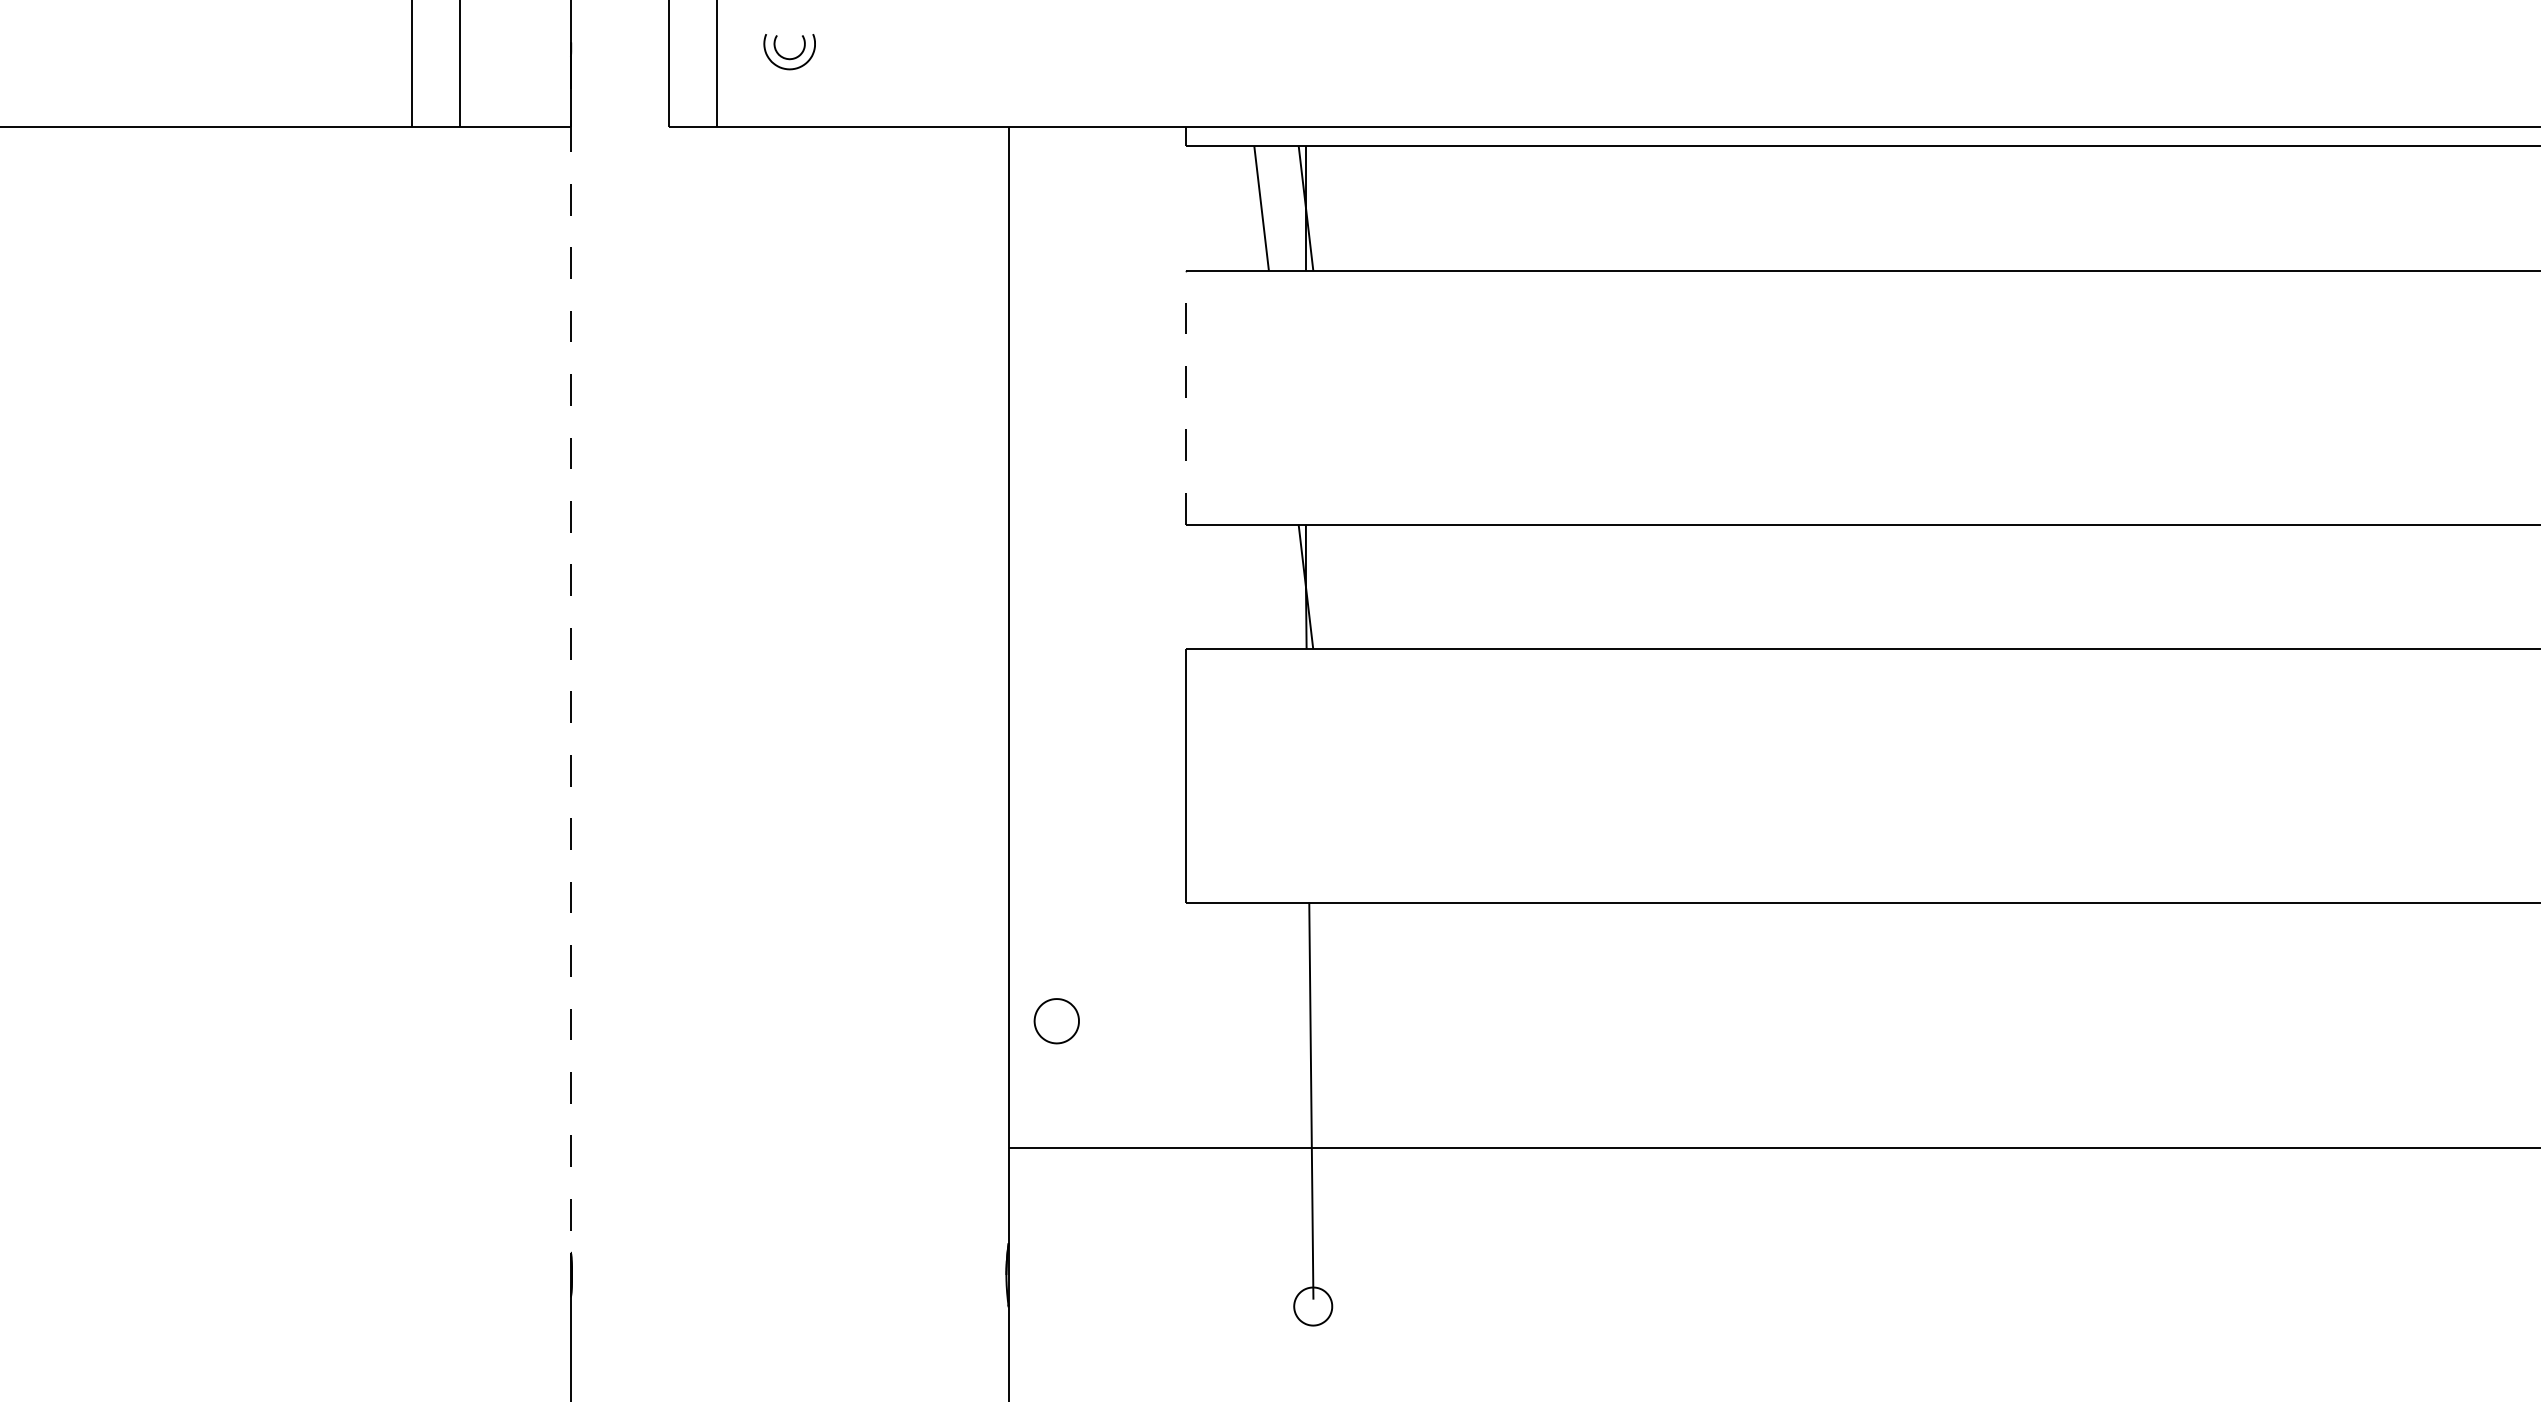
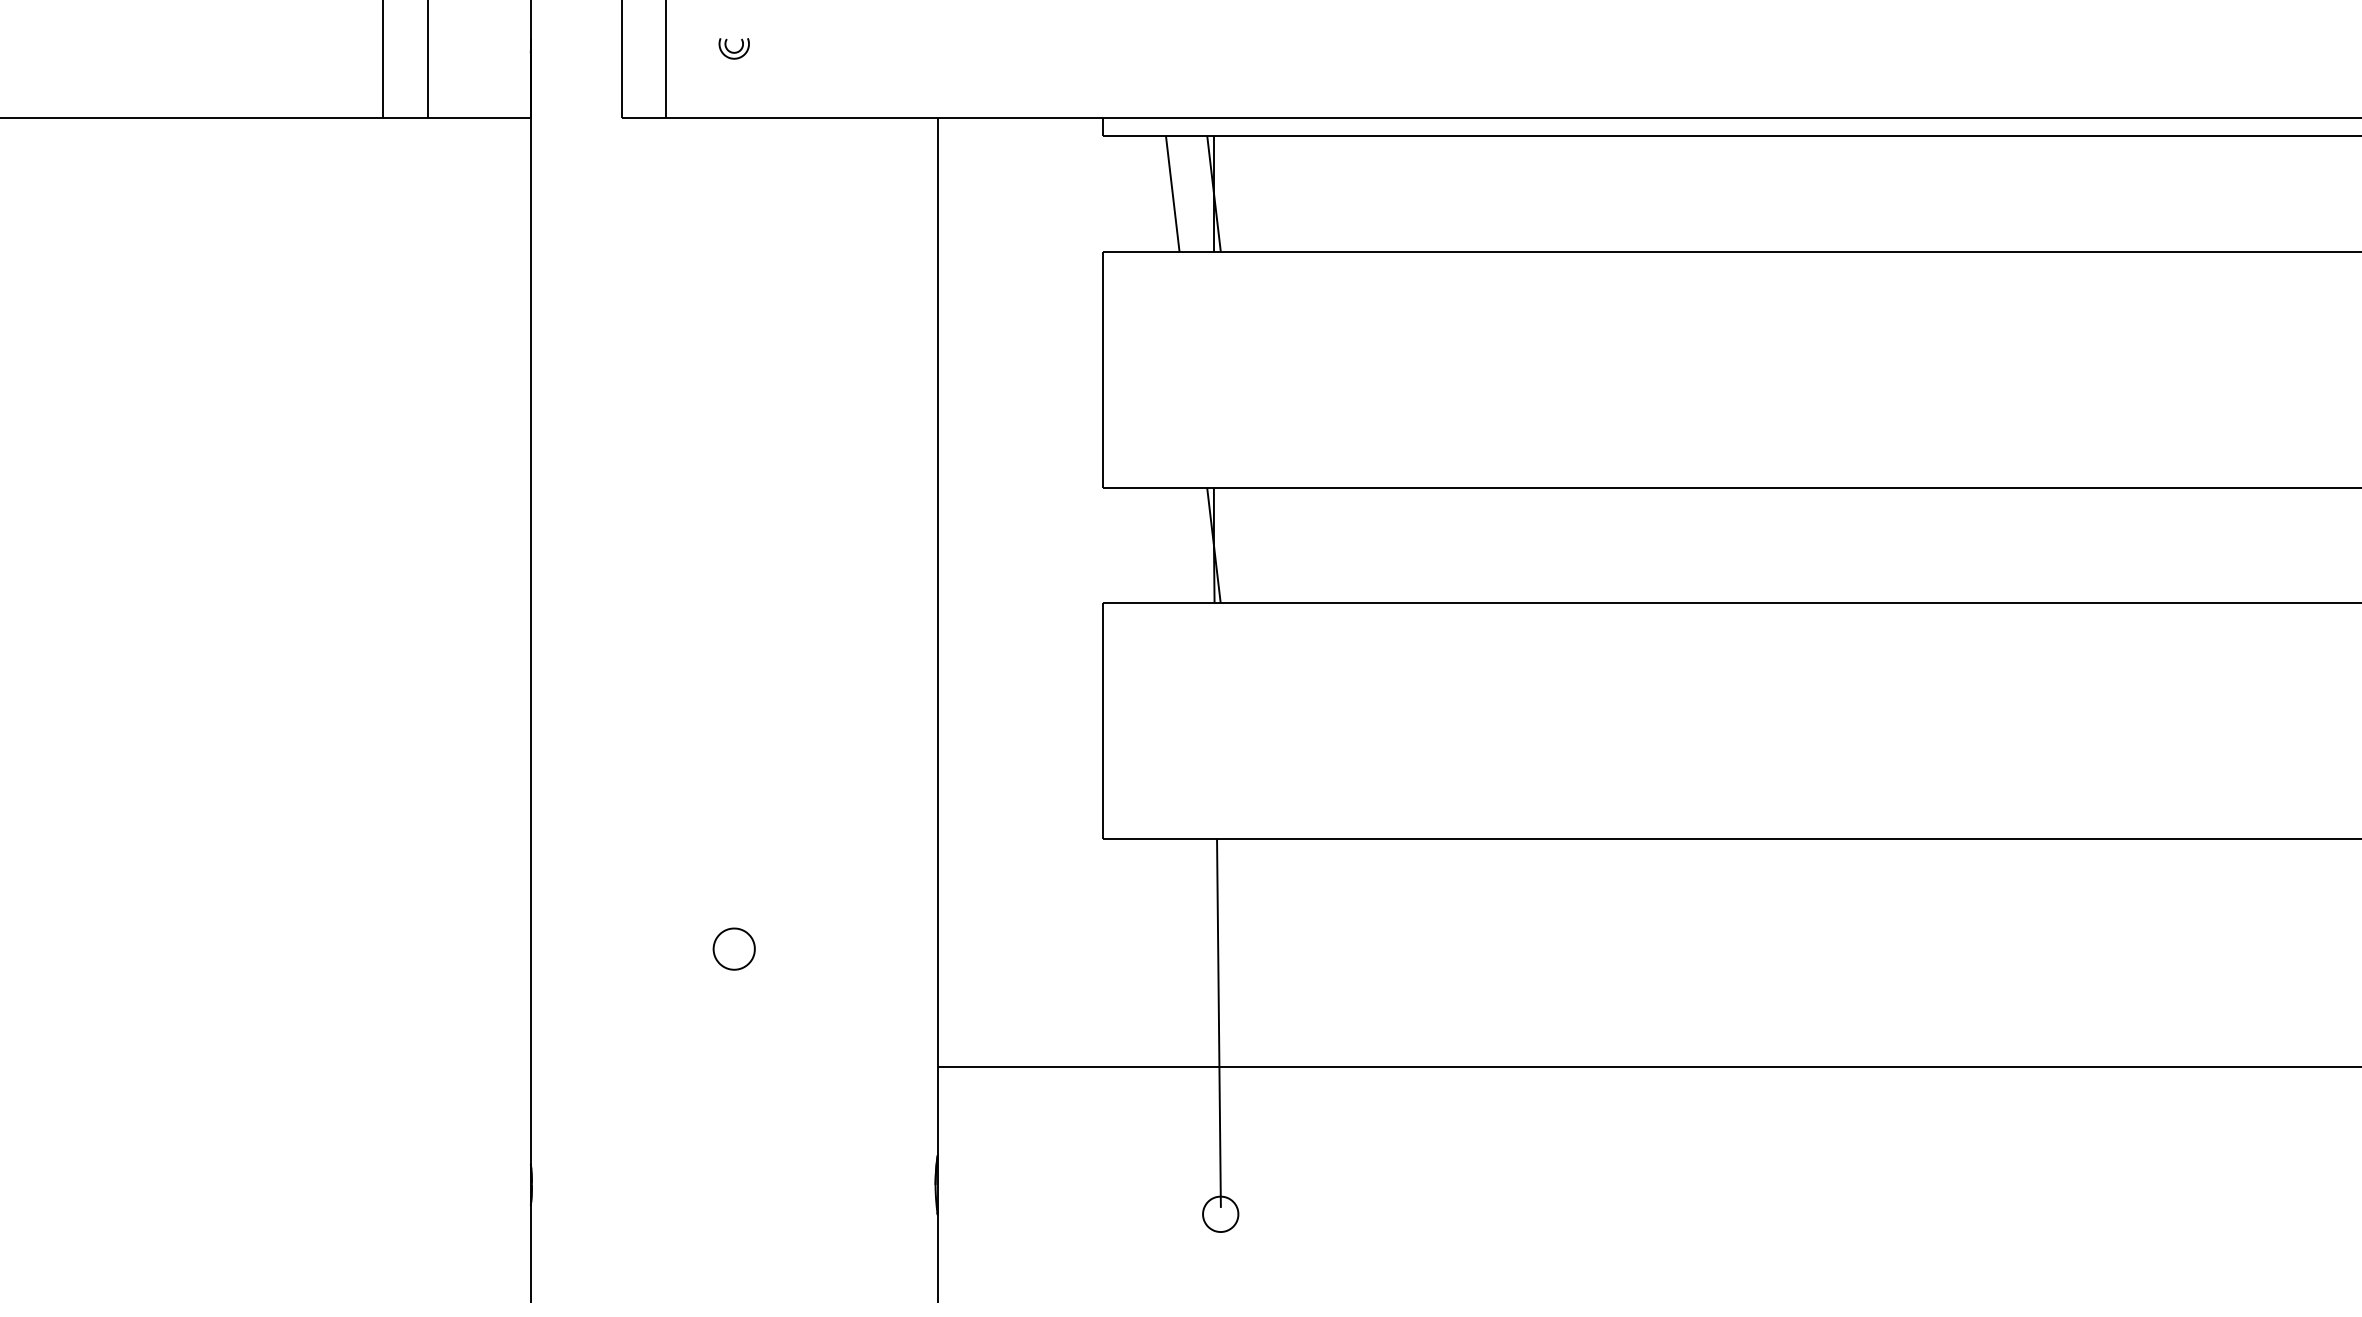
part: (789, 52) -> (733, 48), size x0.62
line: (1186, 397) -> (1102, 369), dashed -> solid
line: (570, 654) -> (530, 608), dashed -> solid
part: (1056, 1021) -> (733, 949), moved

